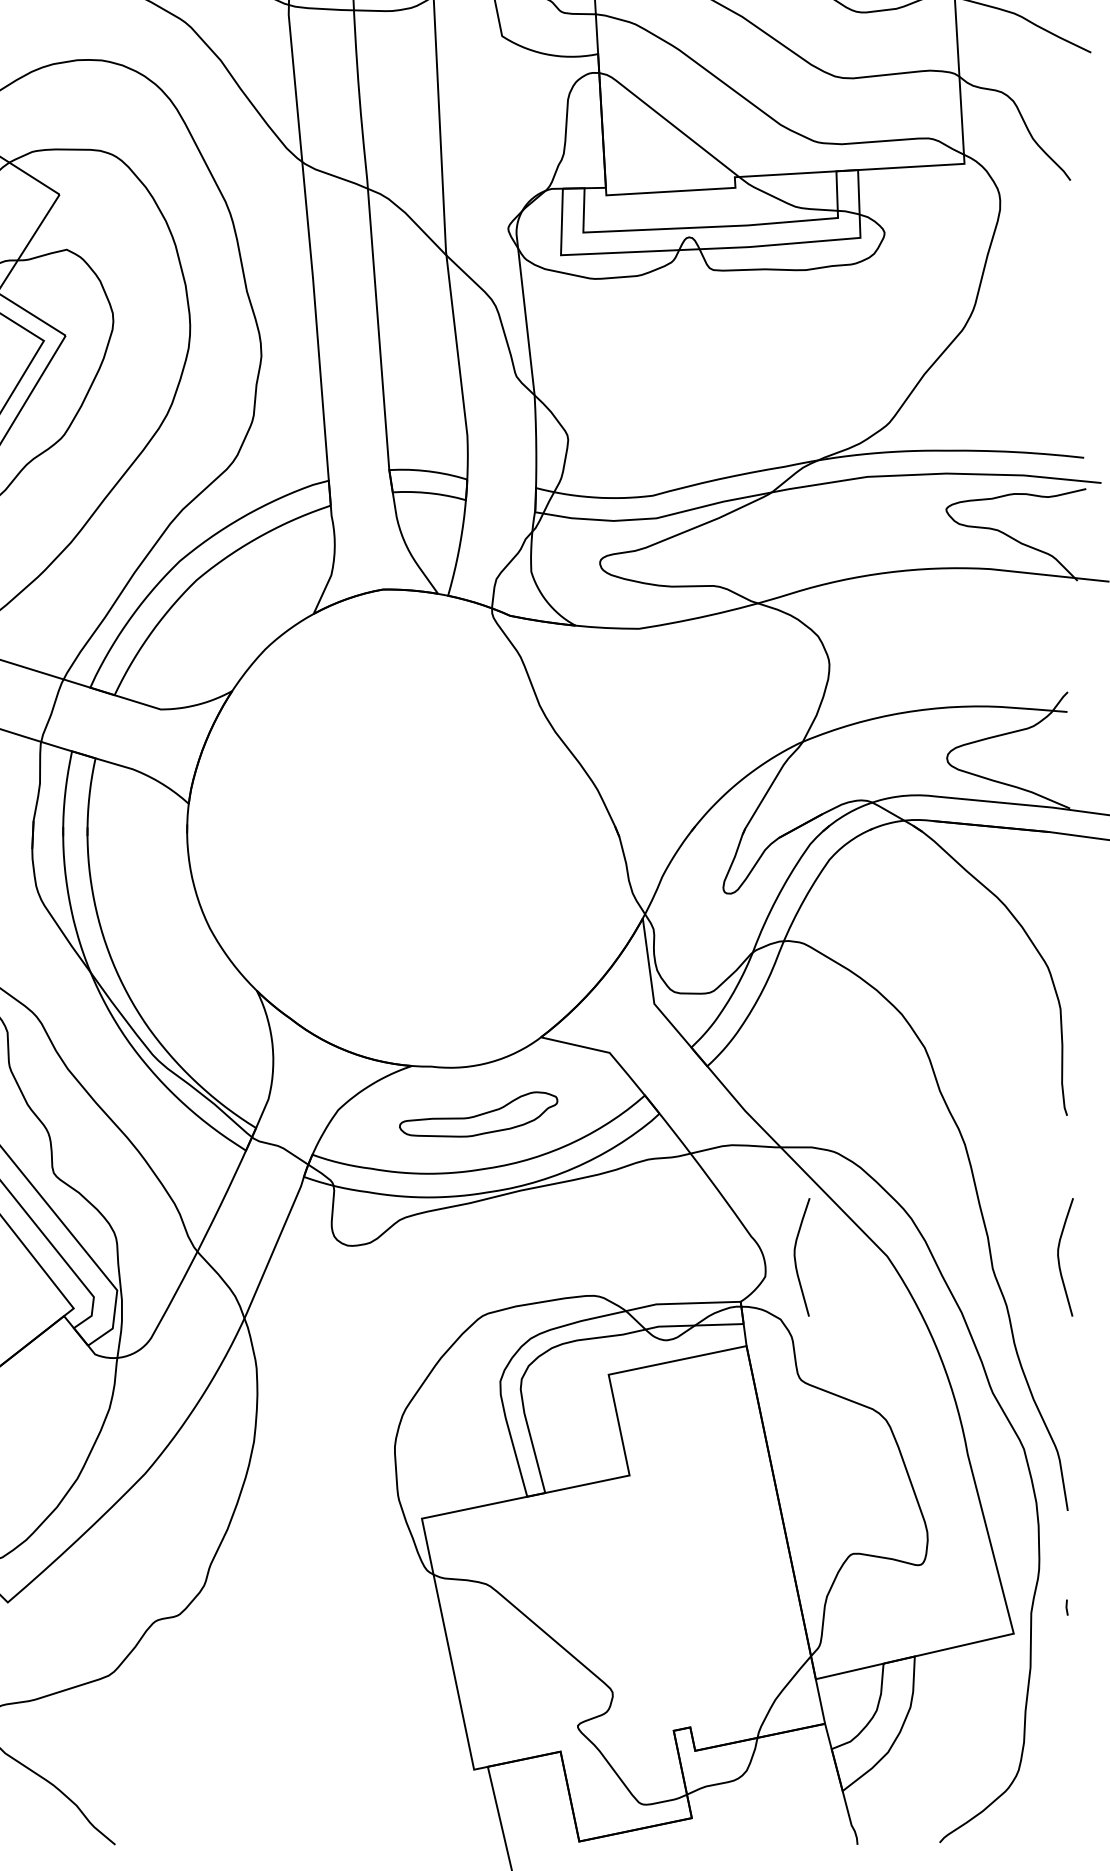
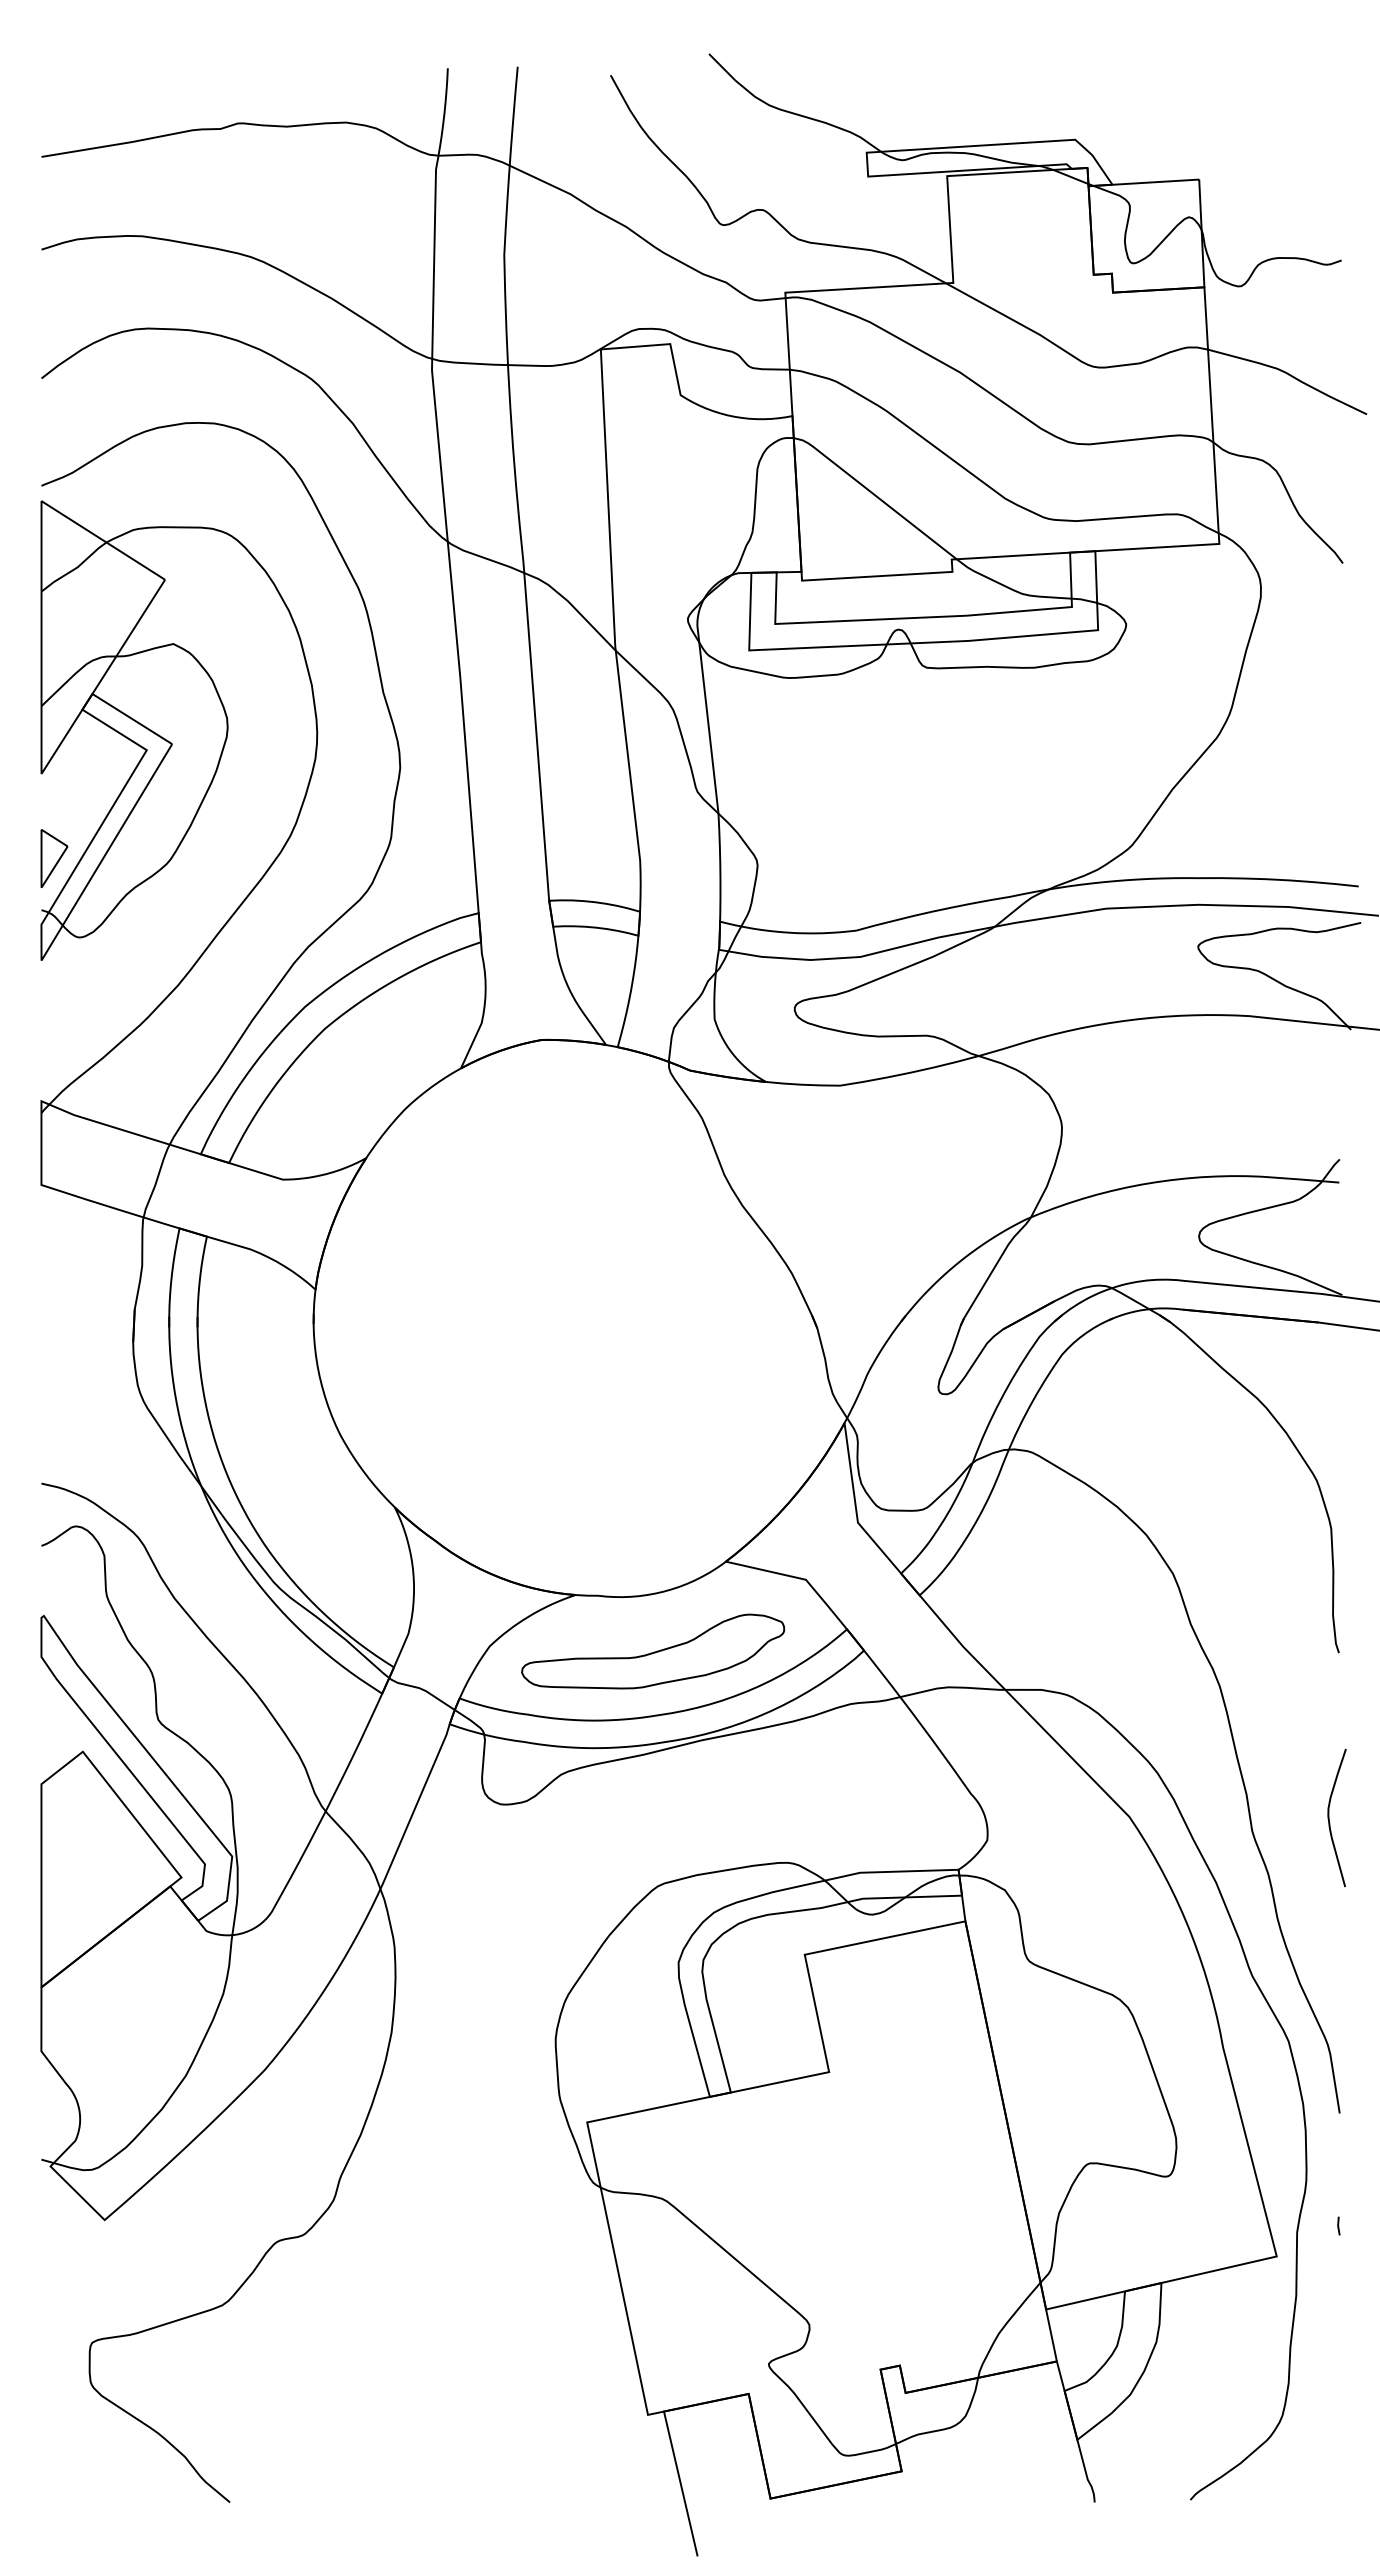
part: (478, 1114) -> (653, 1651), size x1.43
curve: (795, 1257) -> (1022, 1818), removed

